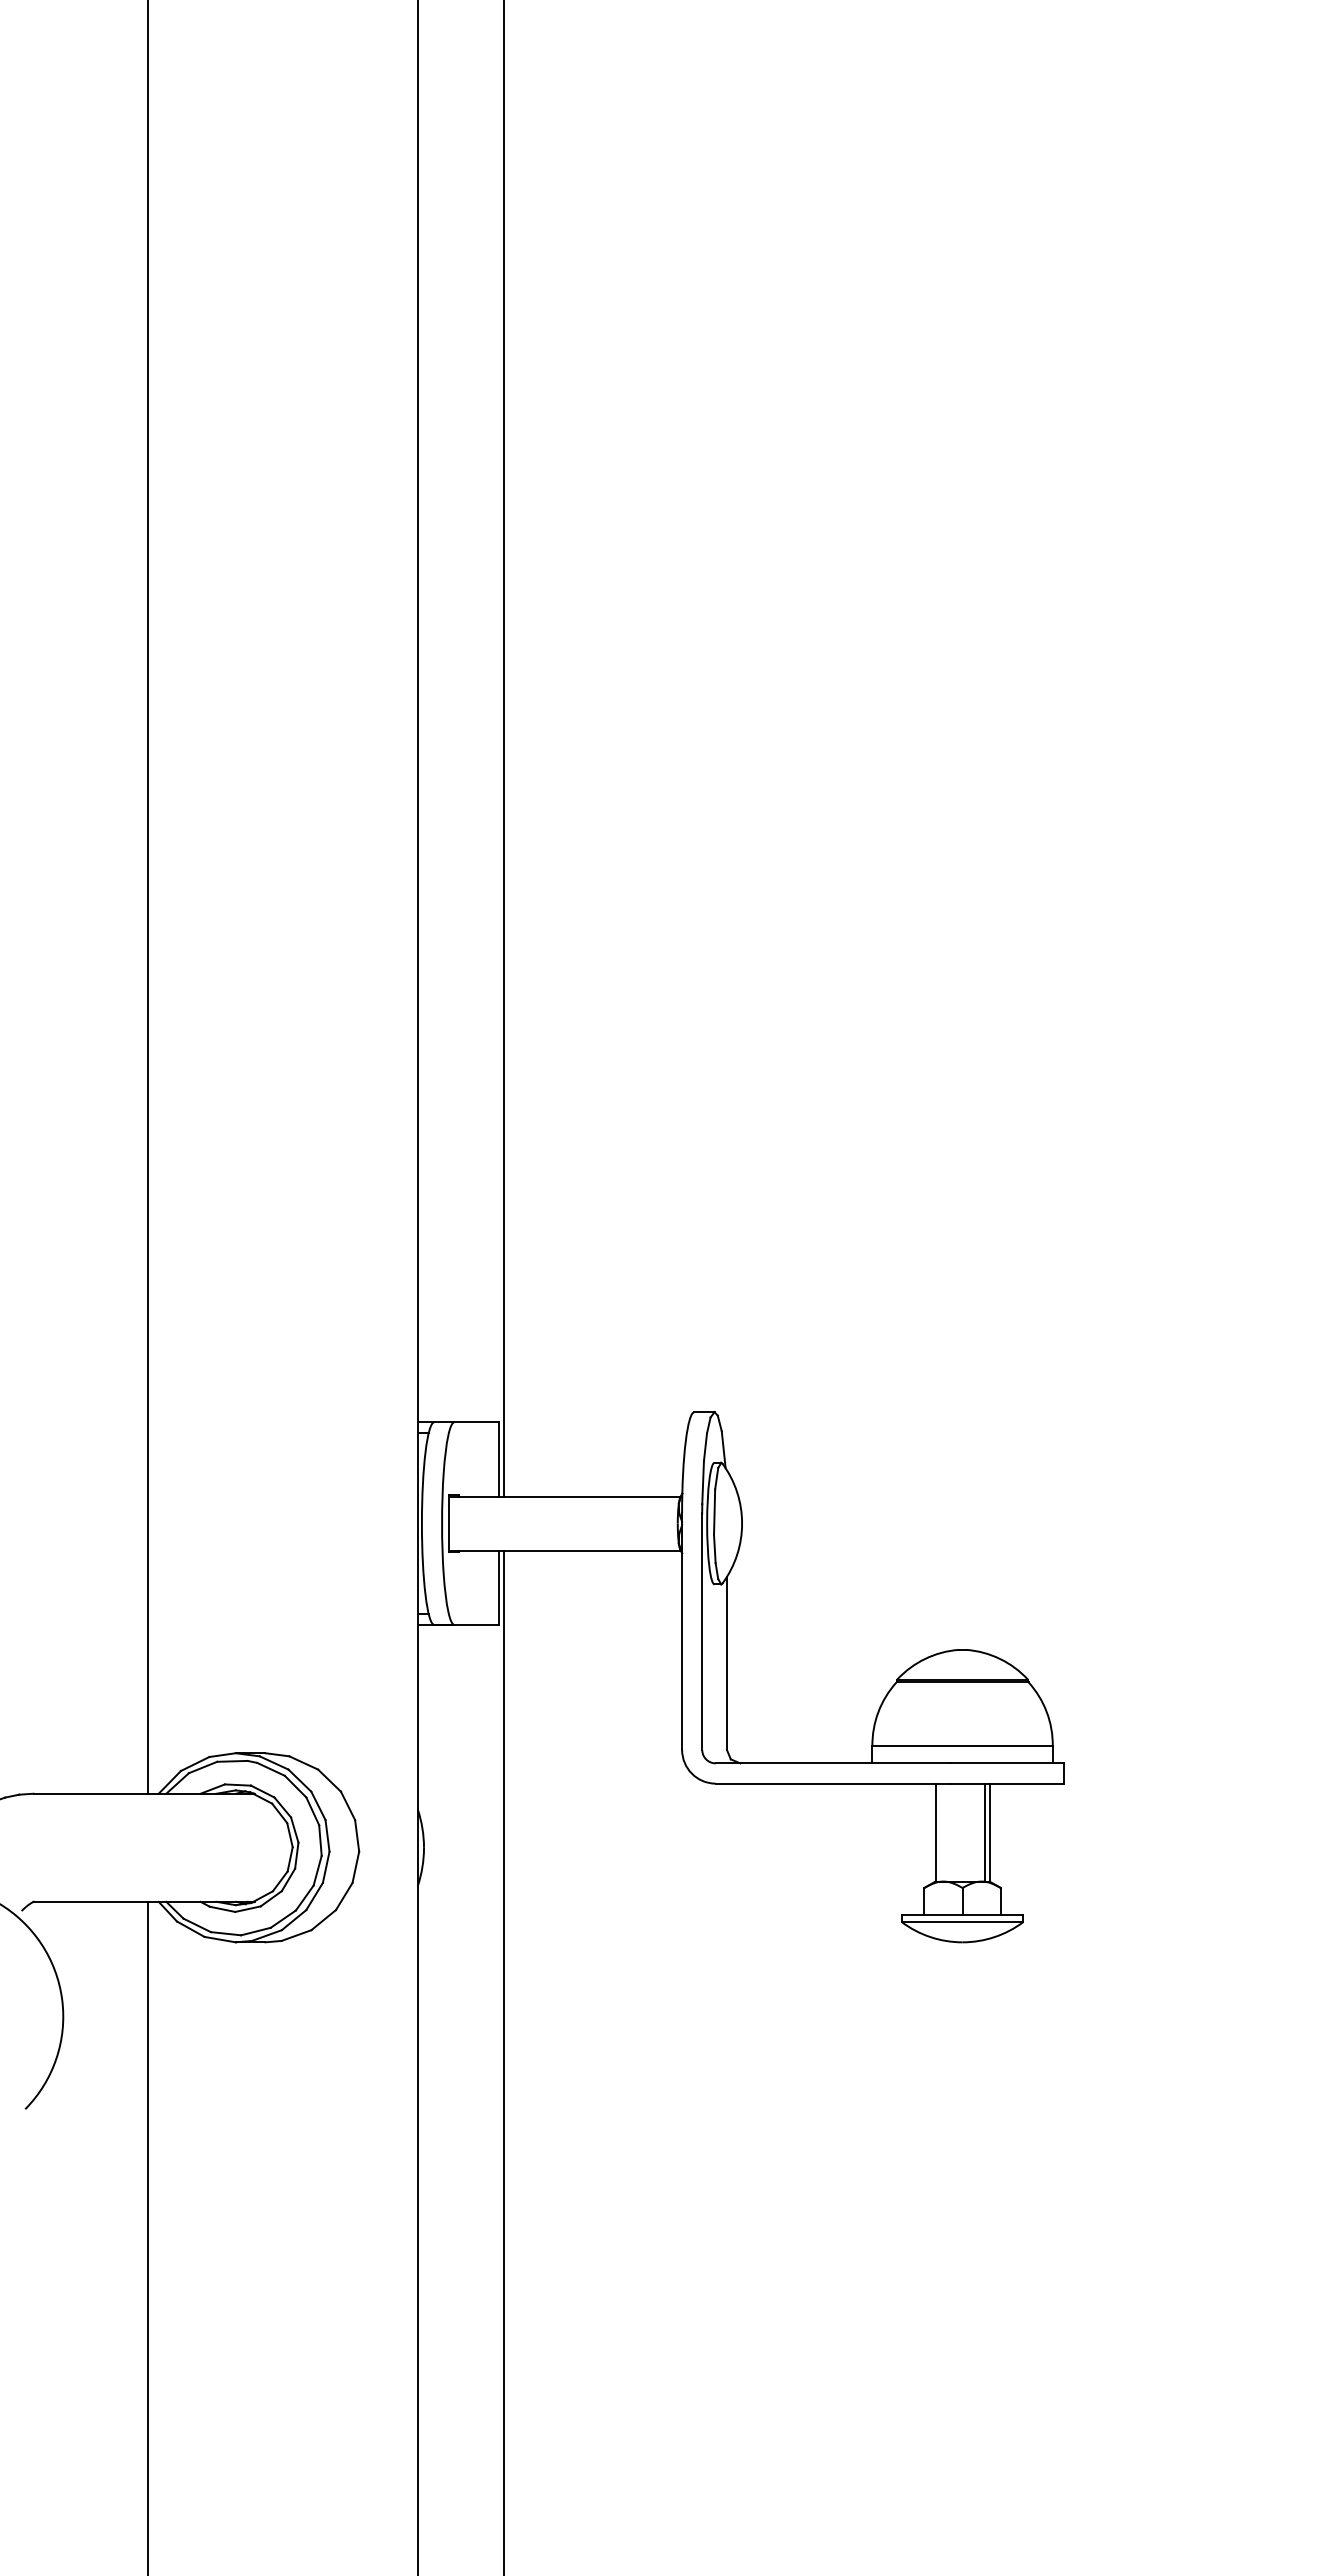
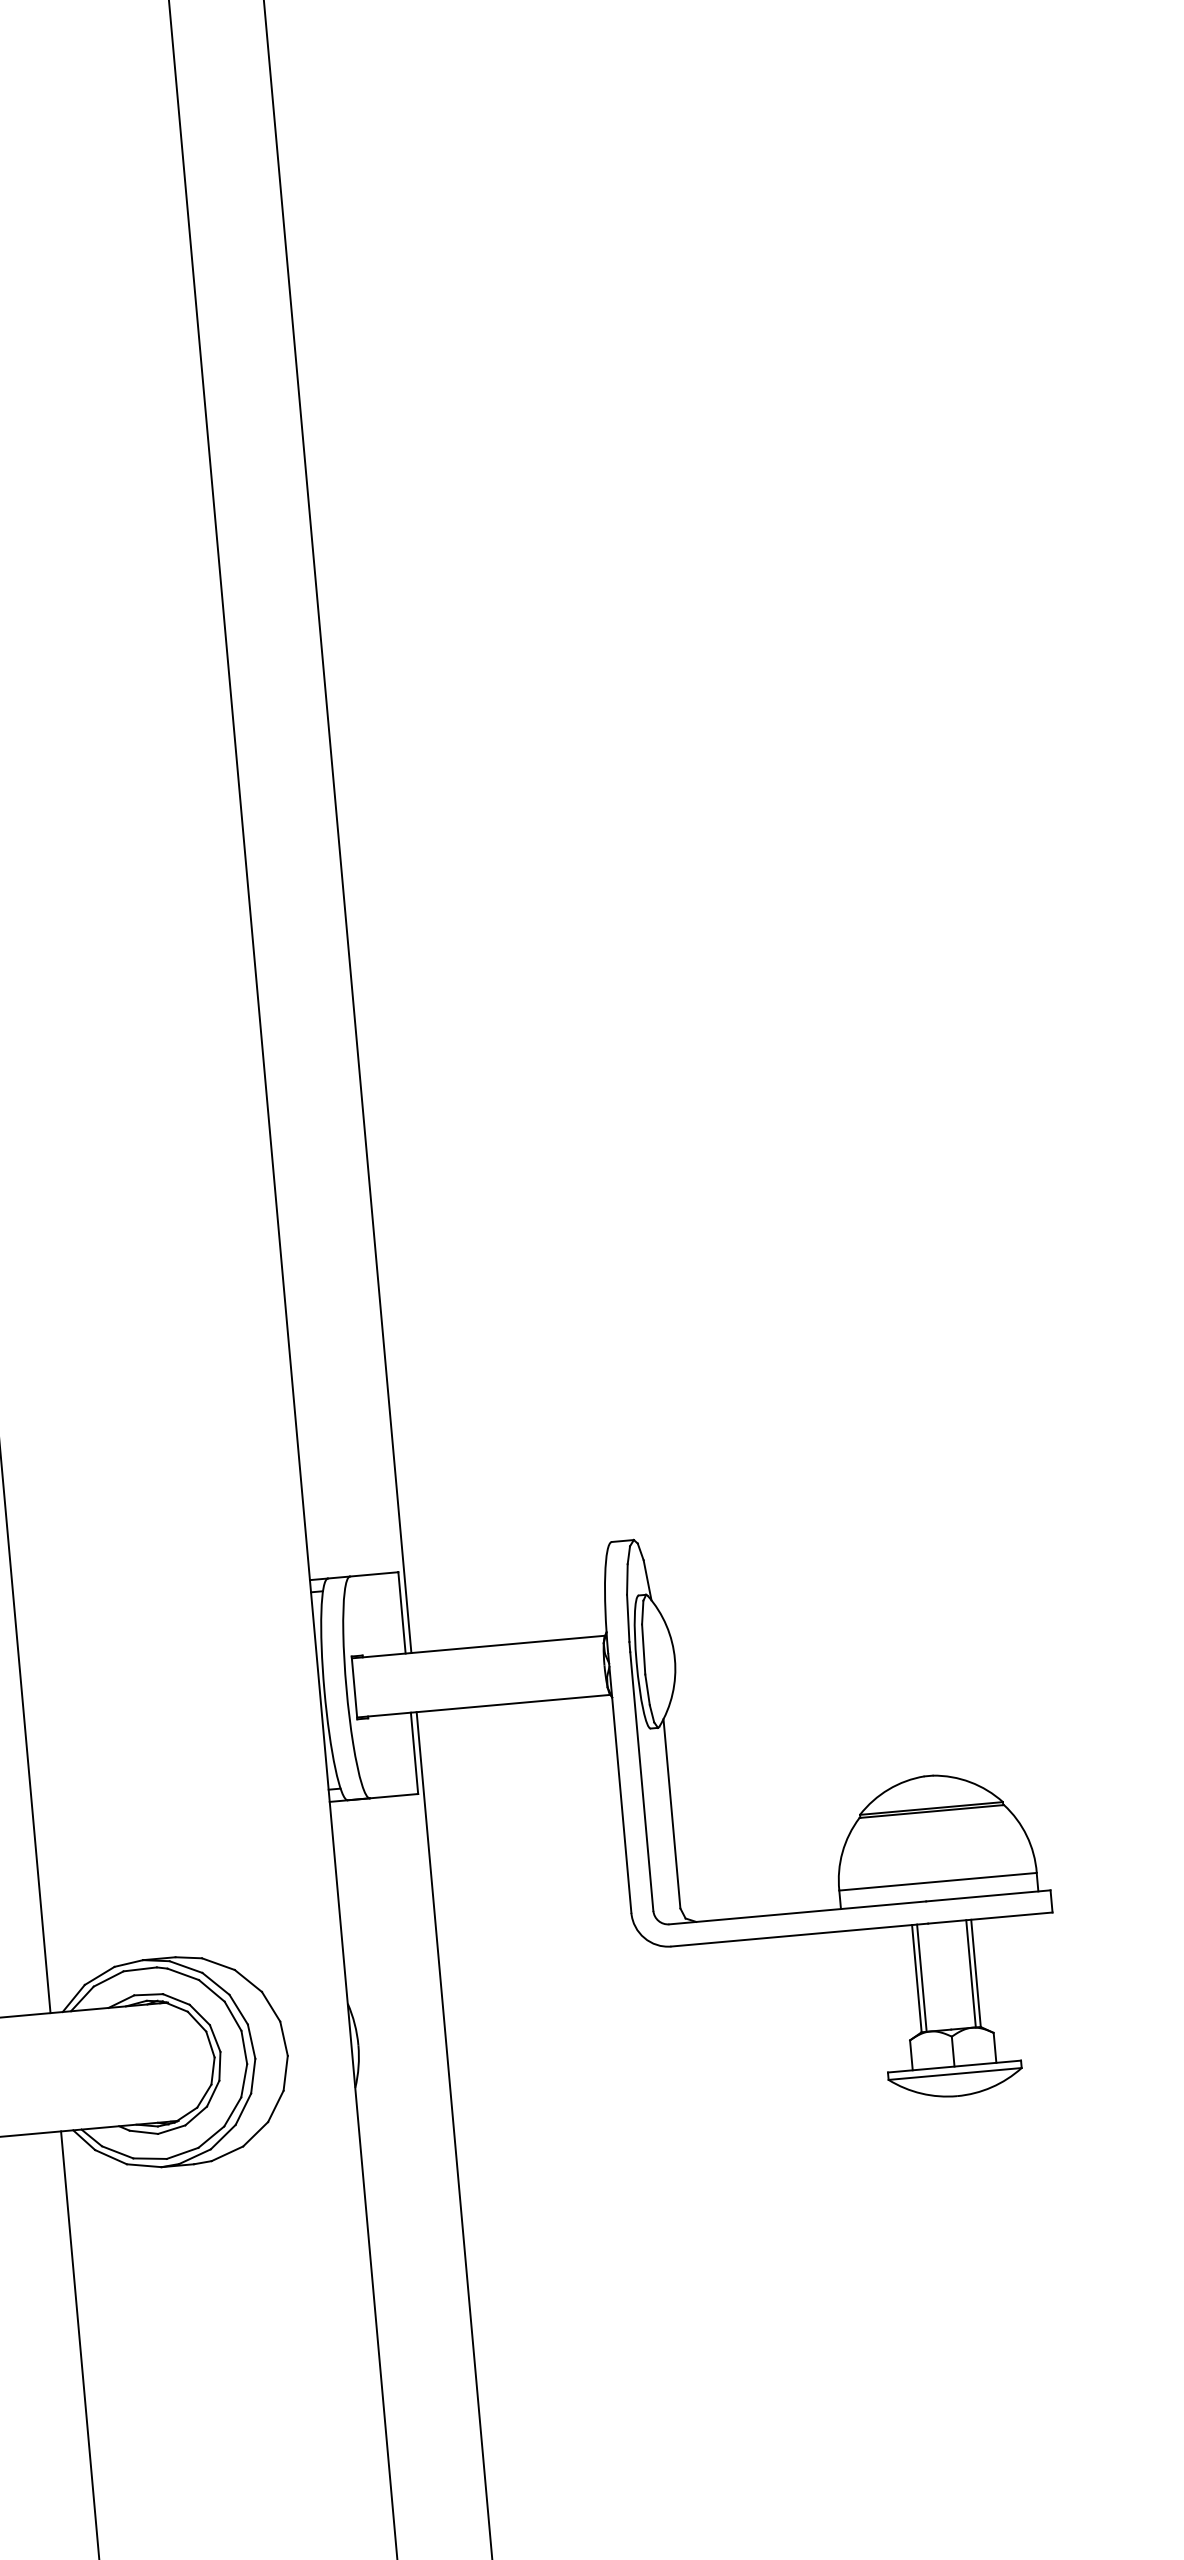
line: (940, 1832) -> (922, 1978), added

